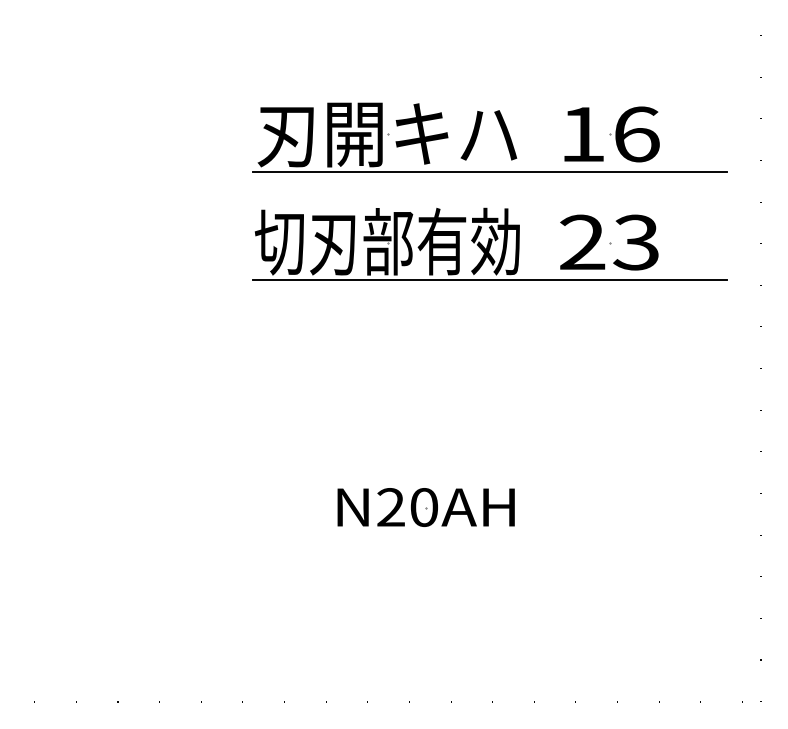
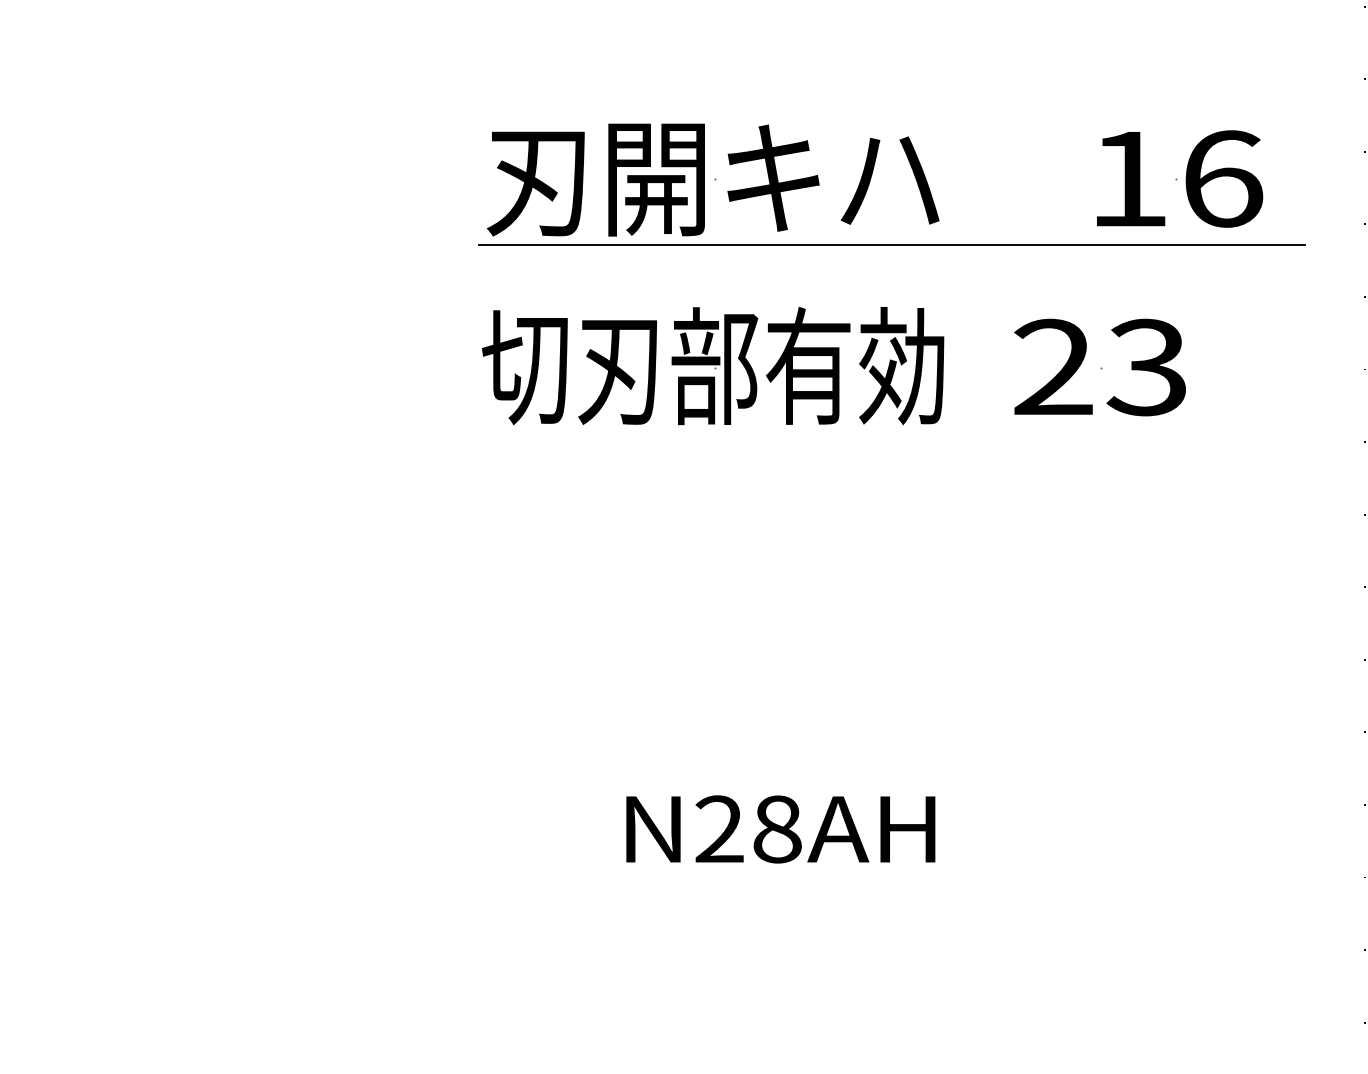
part: (611, 134) -> (1178, 179), moved
line: (489, 280) -> (891, 433), removed
text: (424, 507) -> (777, 829), N20AH -> N28AH

